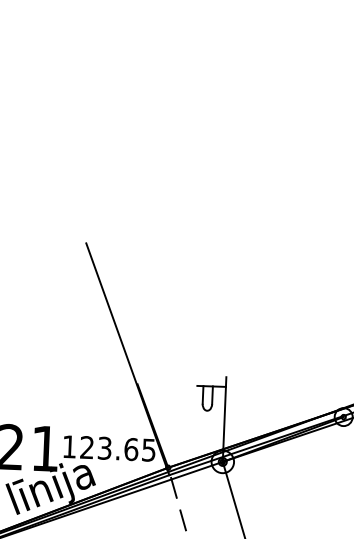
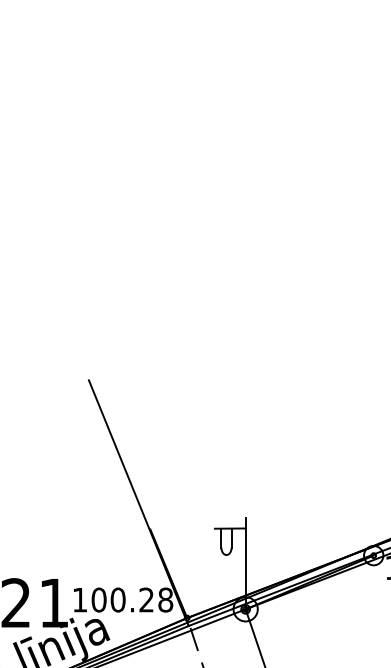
text: (118, 448) -> (132, 599), 123.65 -> 100.28

